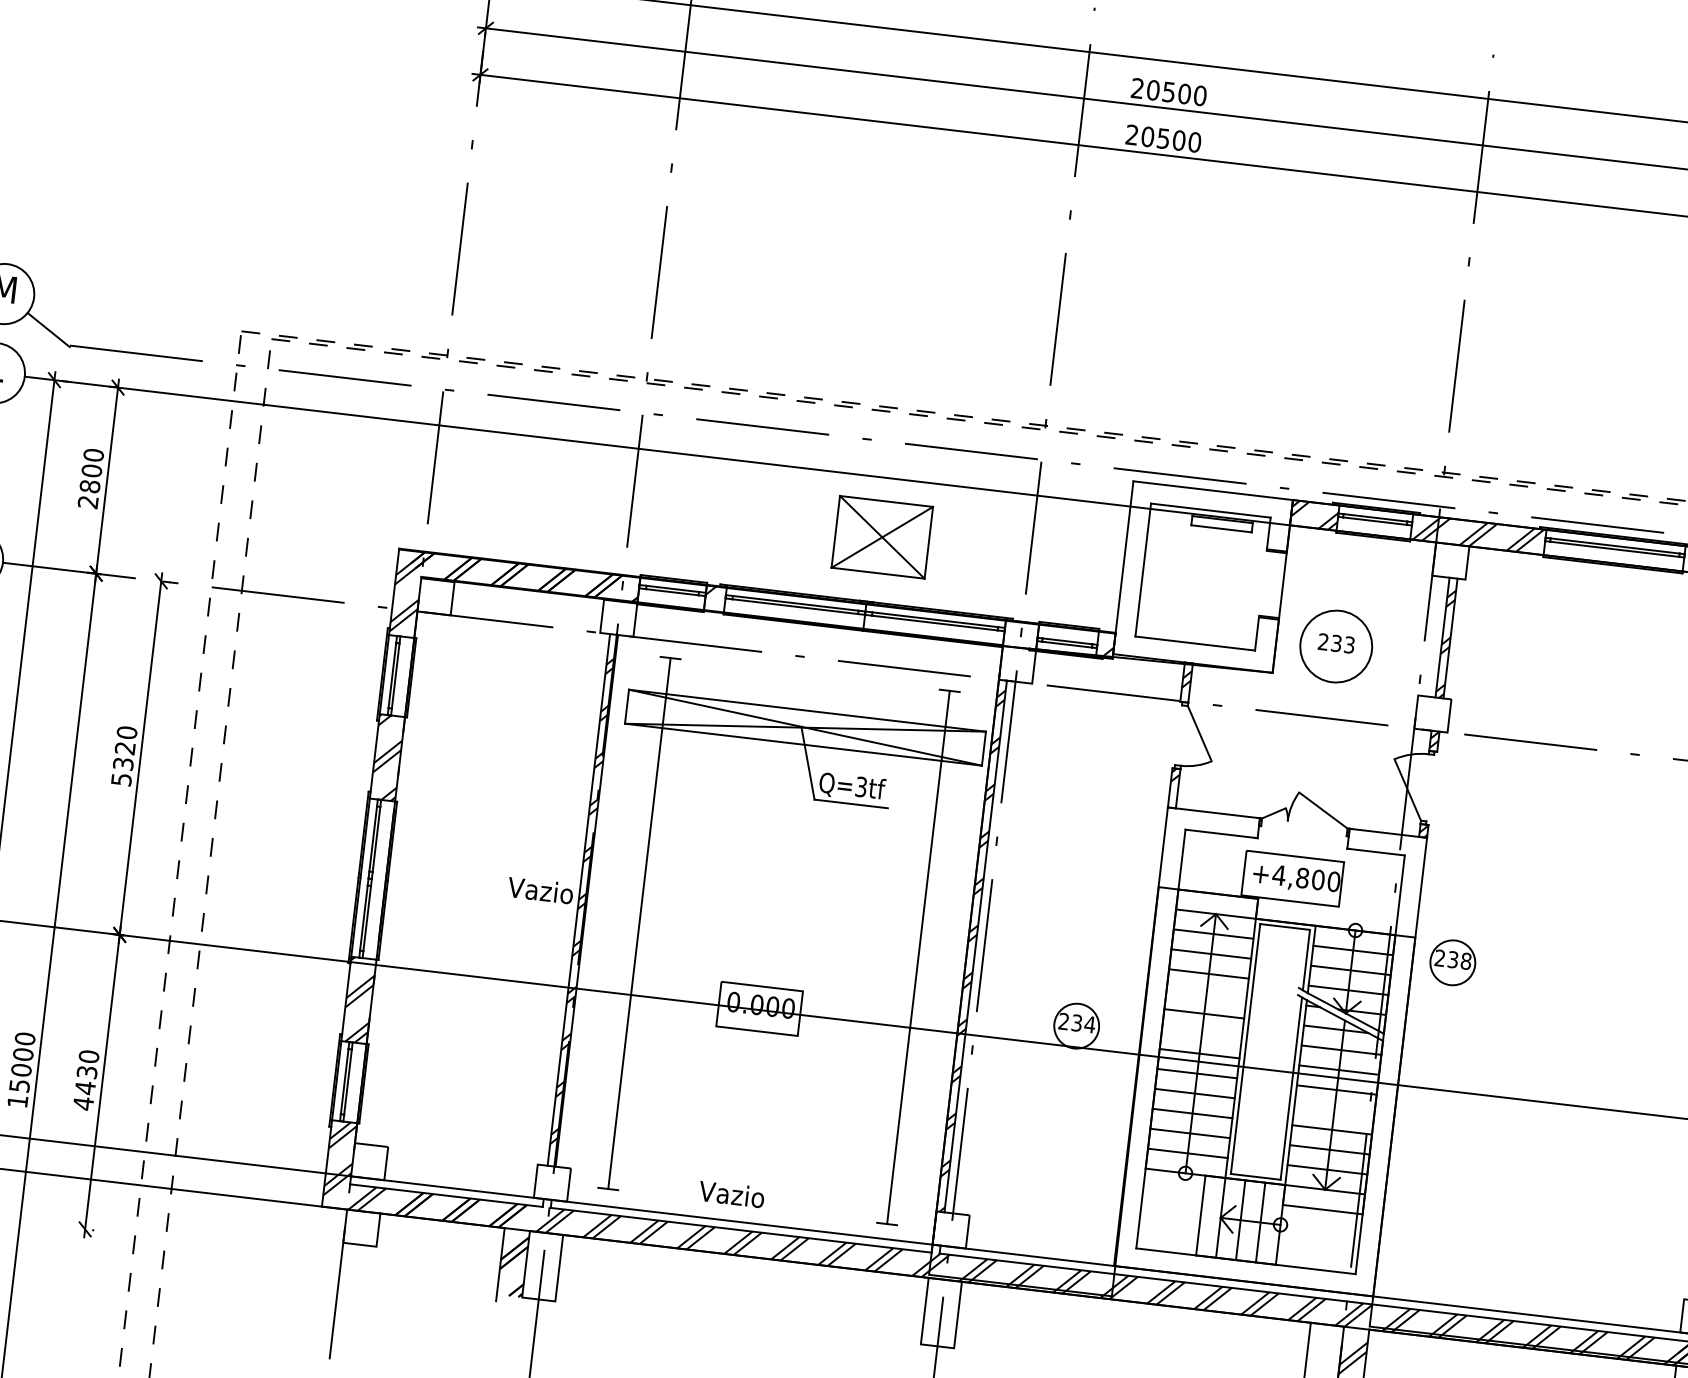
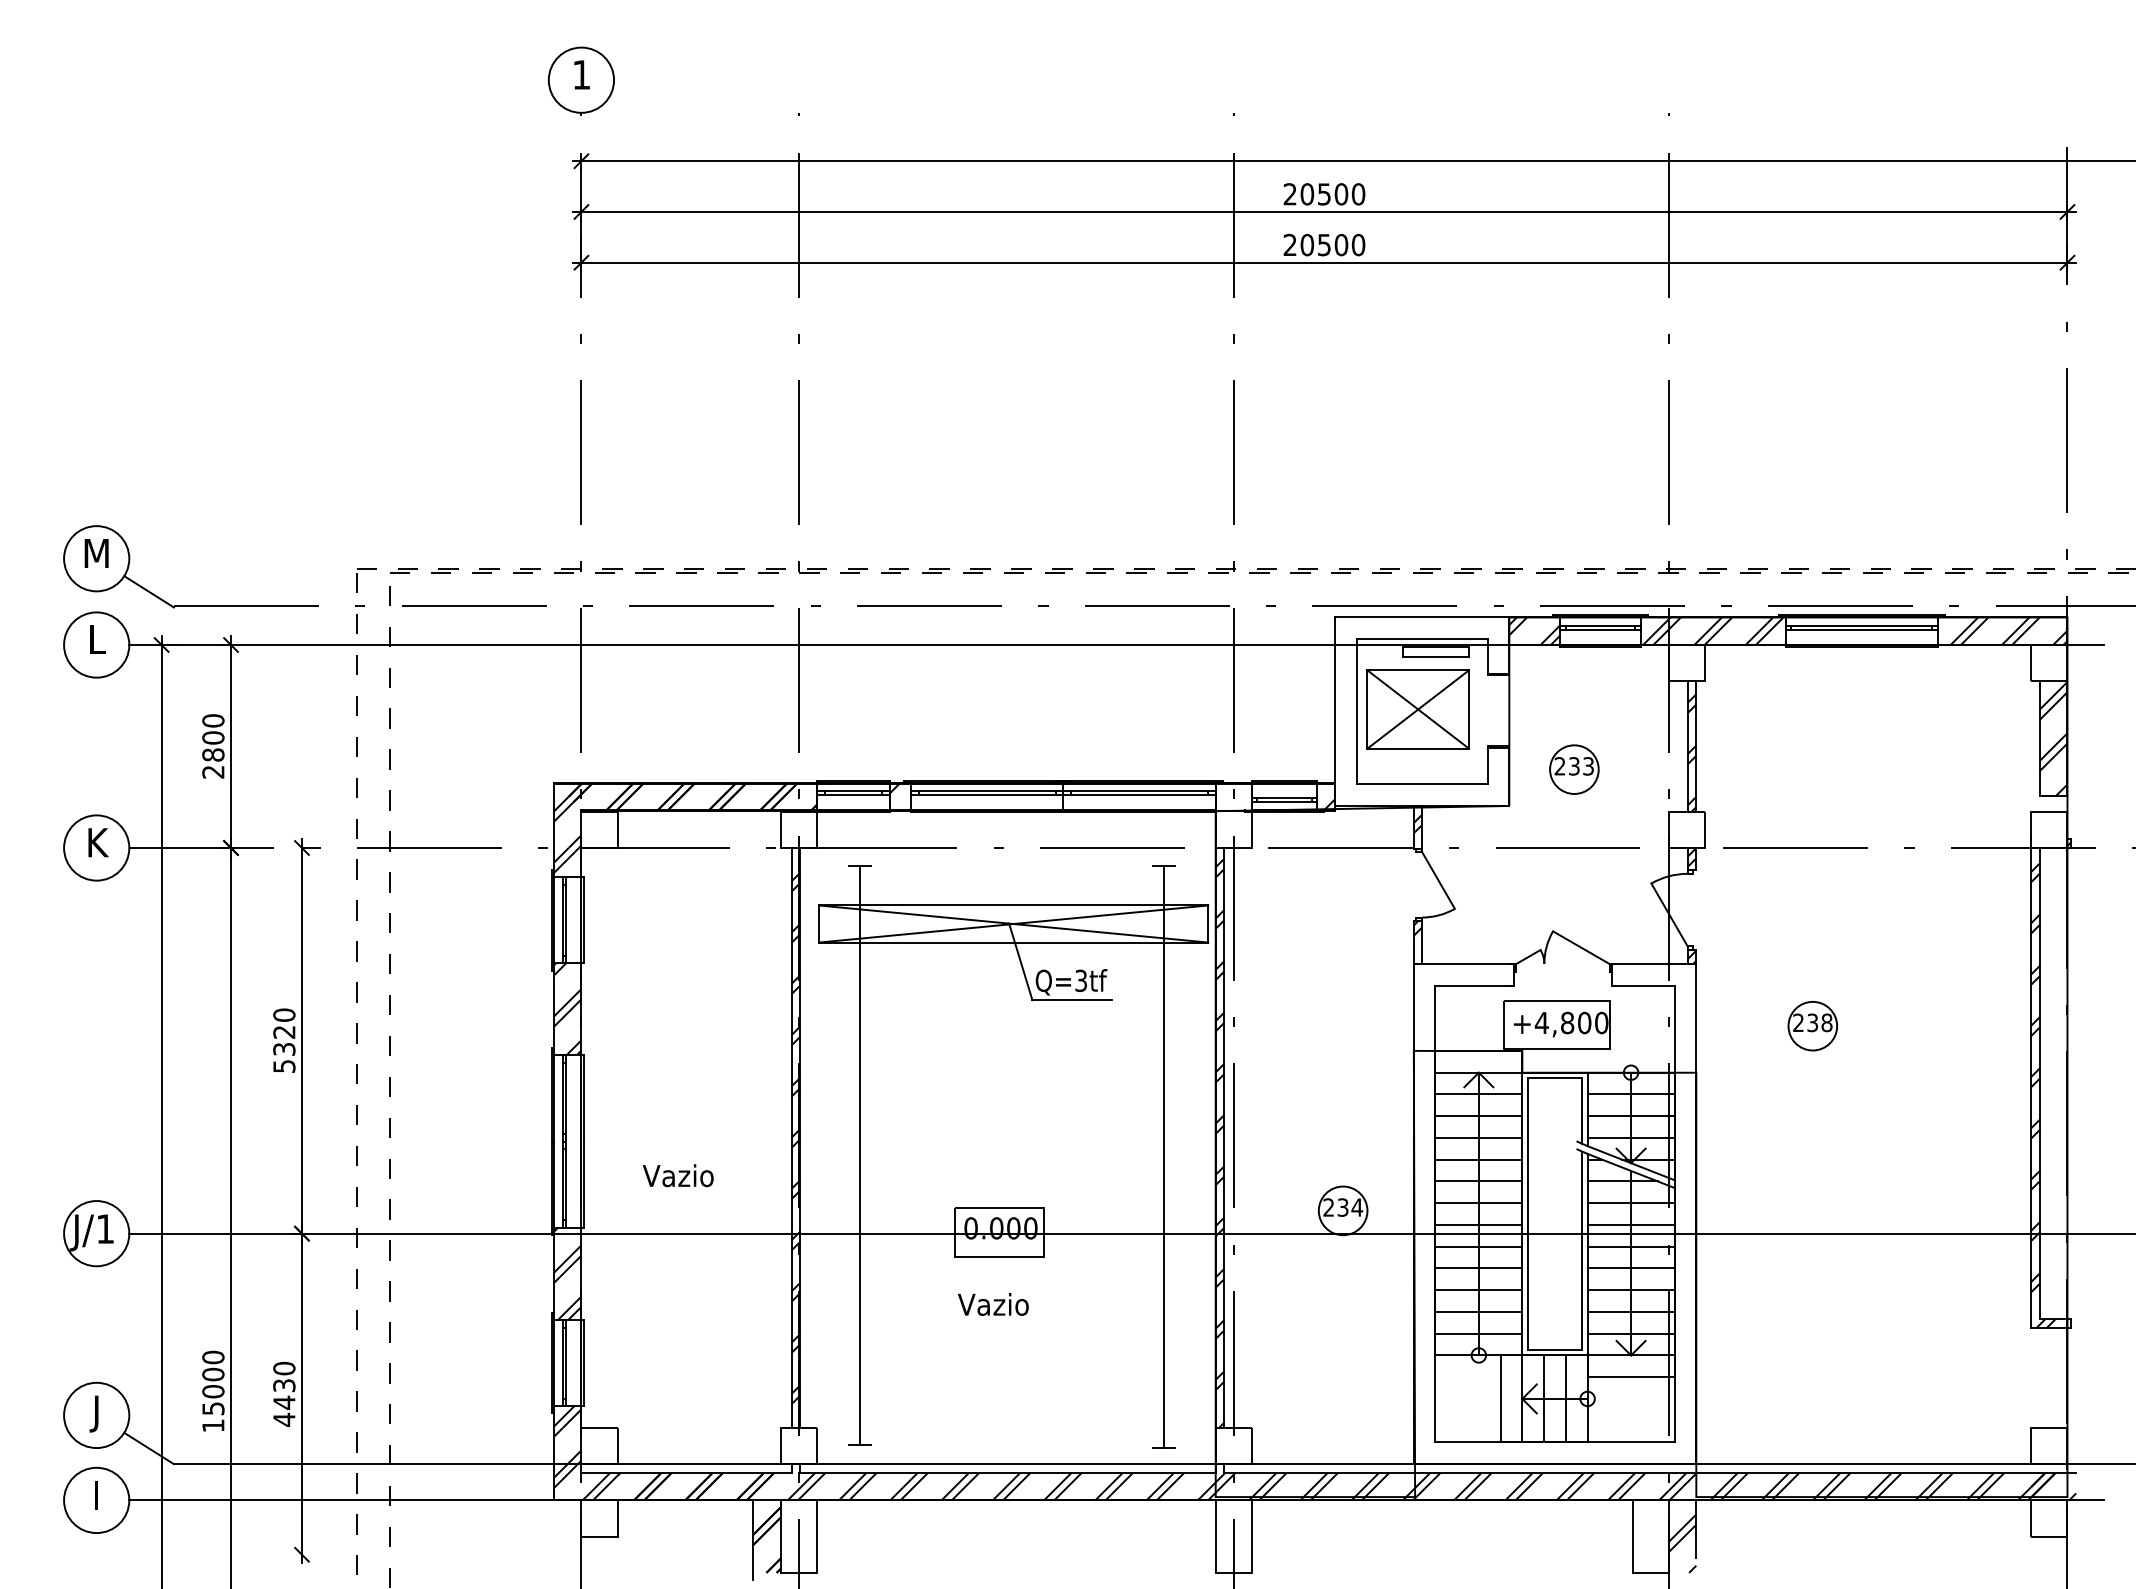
part: (881, 537) -> (1417, 709), moved
circle: (1336, 646) -> (1574, 769), size x0.62
text: (539, 890) -> (677, 1175), moved
part: (1452, 963) -> (1812, 1026), moved
line: (1206, 993) -> (1478, 1159), added
line: (1201, 1033) -> (1478, 1203), added
line: (1333, 1109) -> (1630, 1268), added
text: (731, 1194) -> (993, 1304), moved

